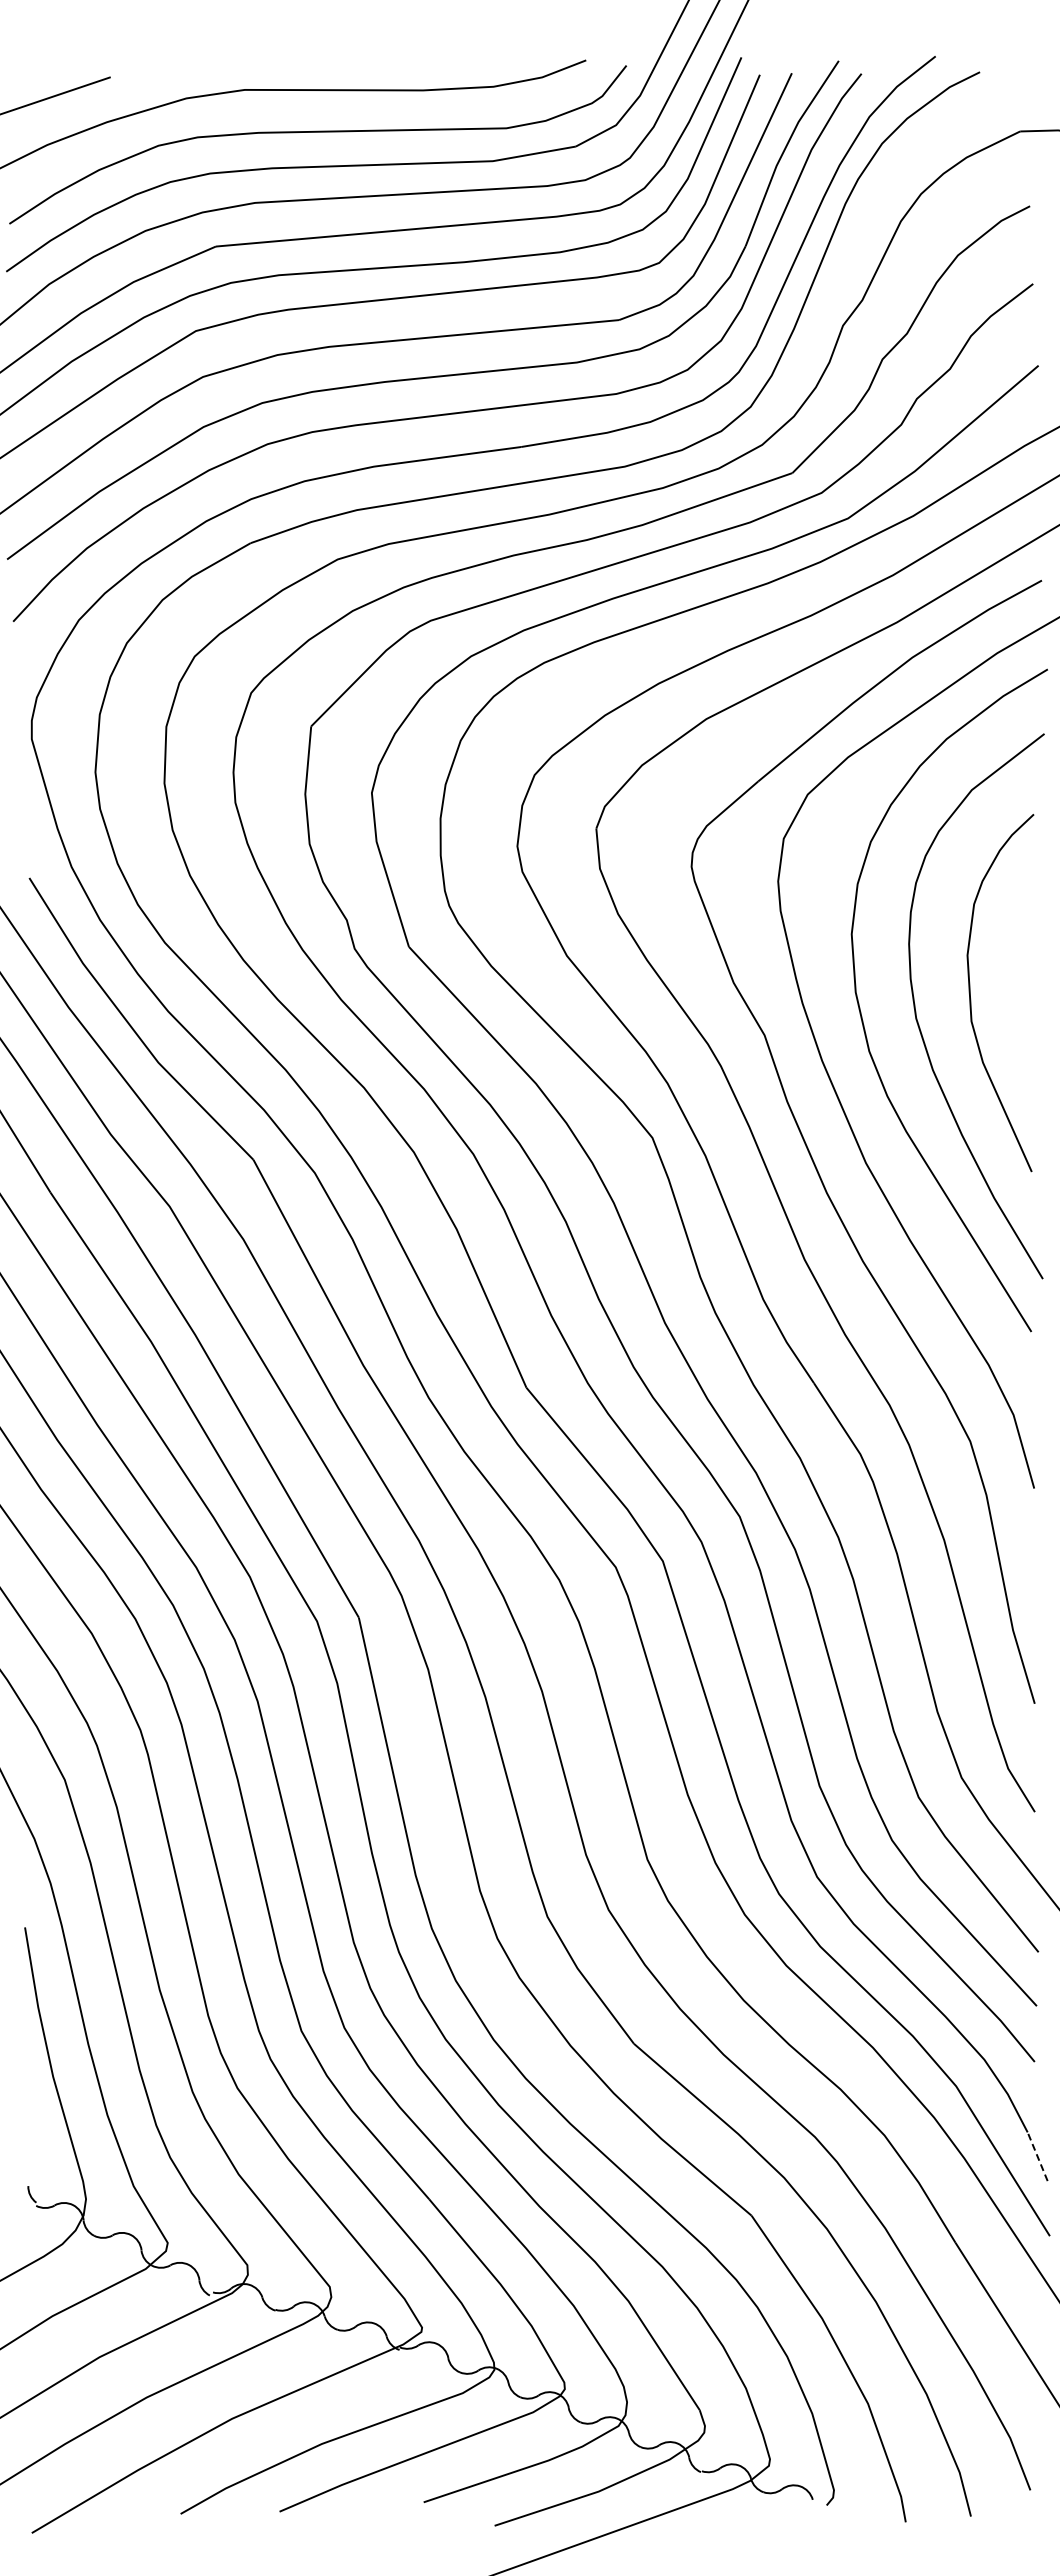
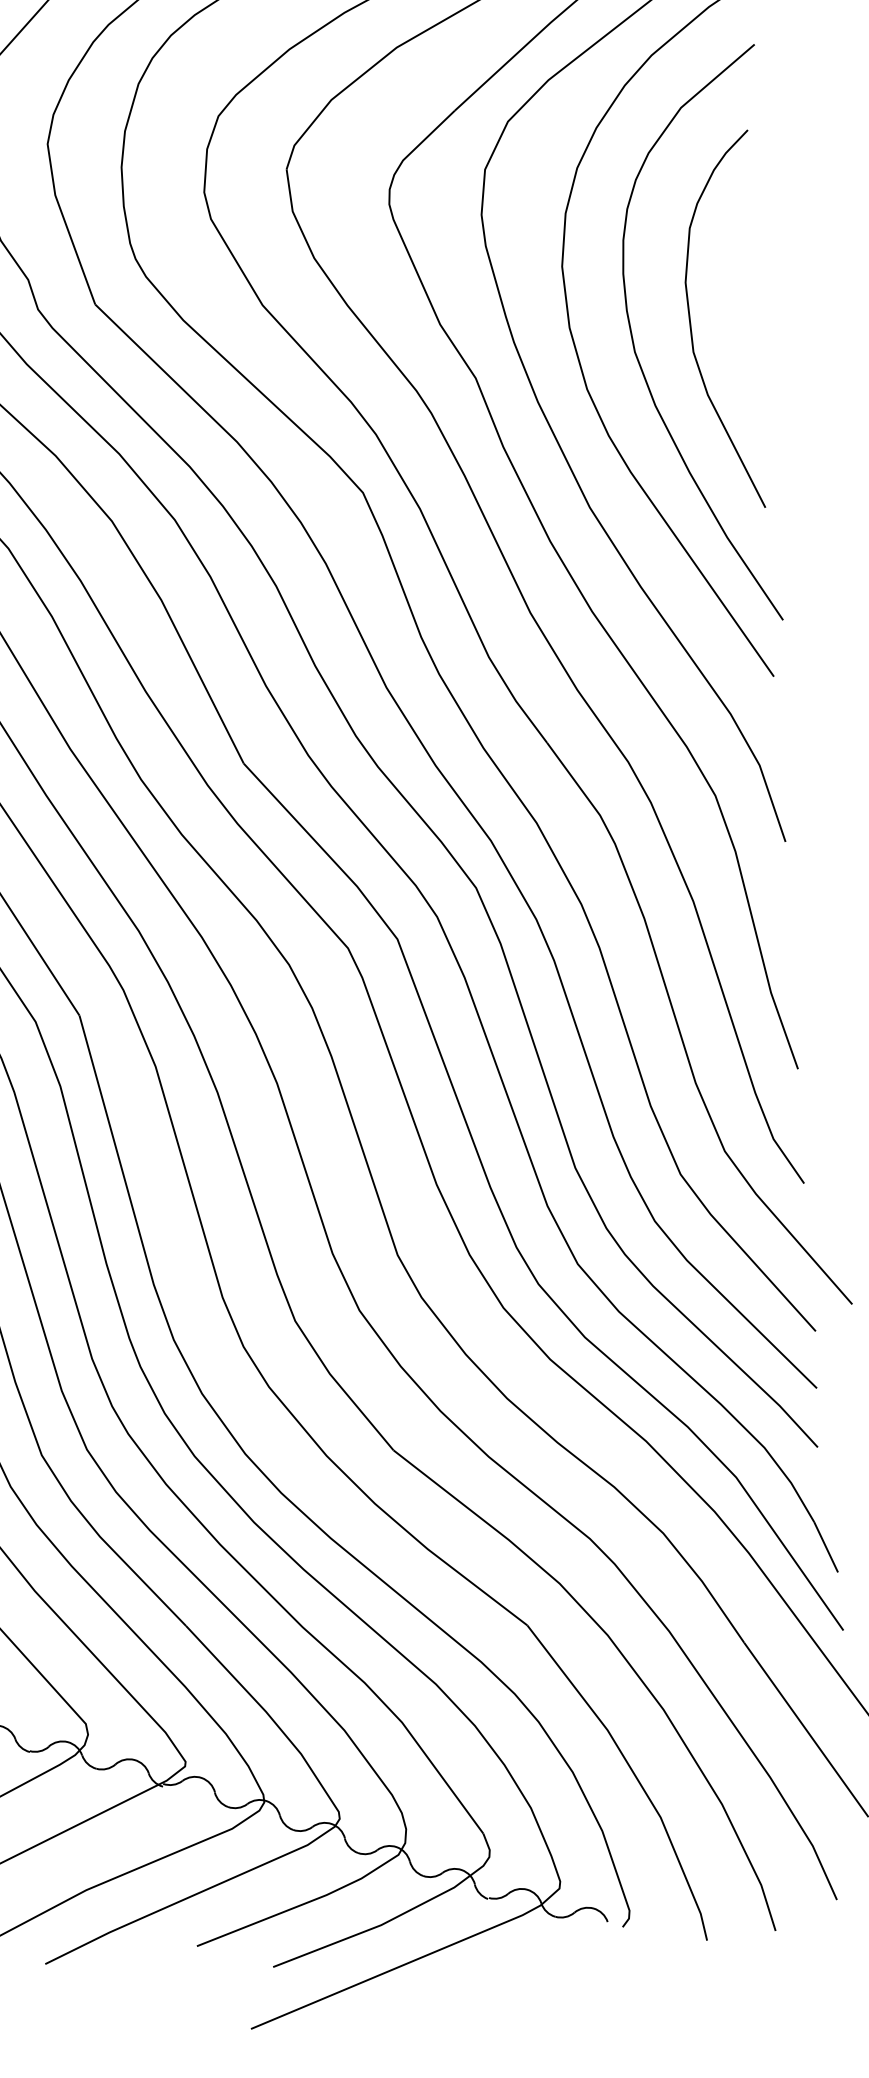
line: (1037, 2156) -> (825, 1547), dashed -> solid

